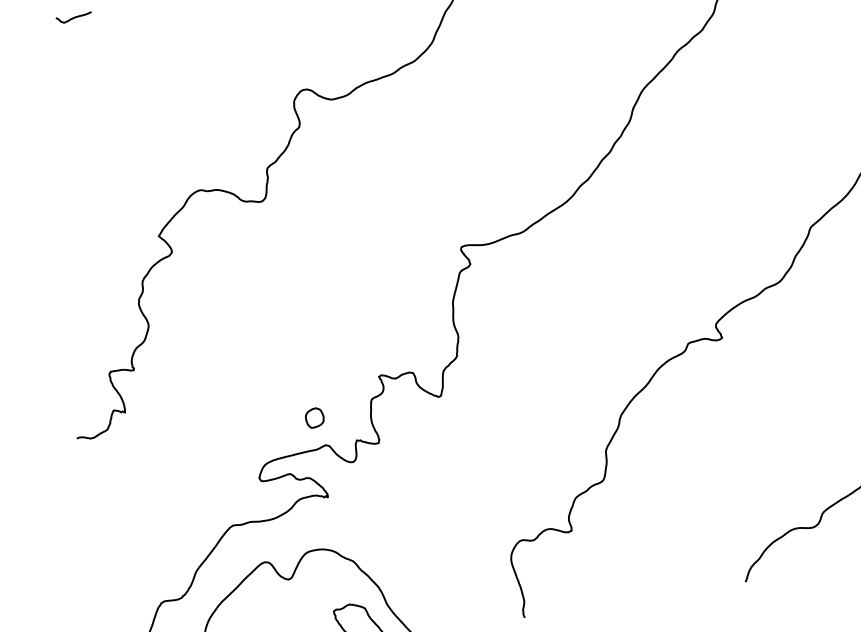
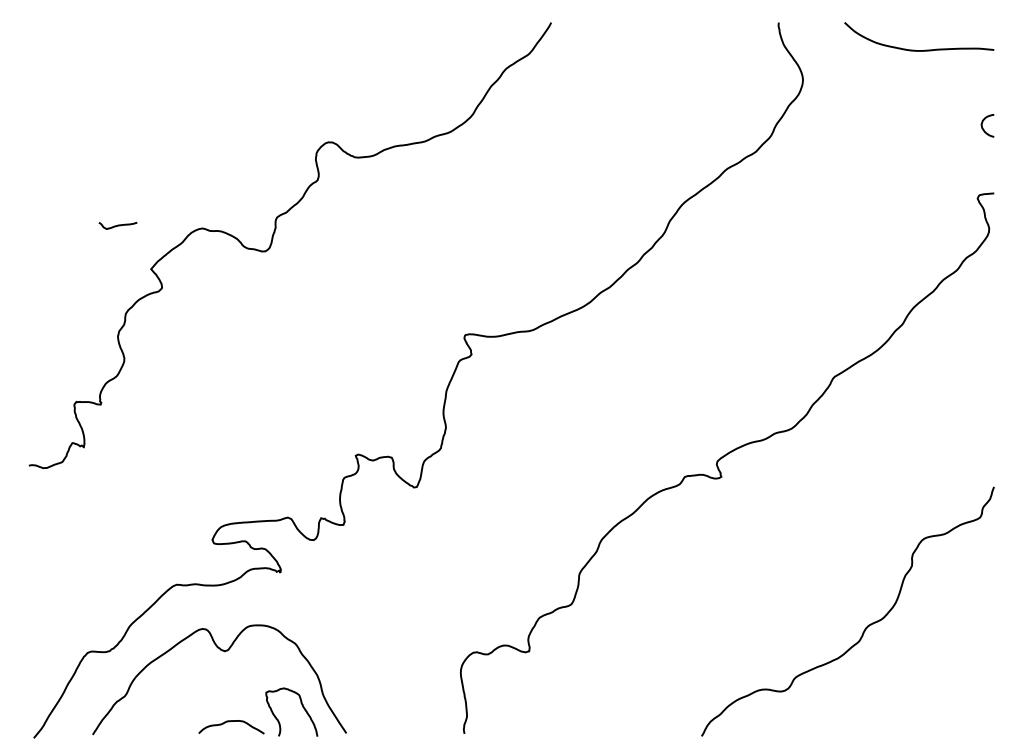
curve: (73, 17) -> (117, 225), moved
part: (314, 417) -> (281, 486), removed

